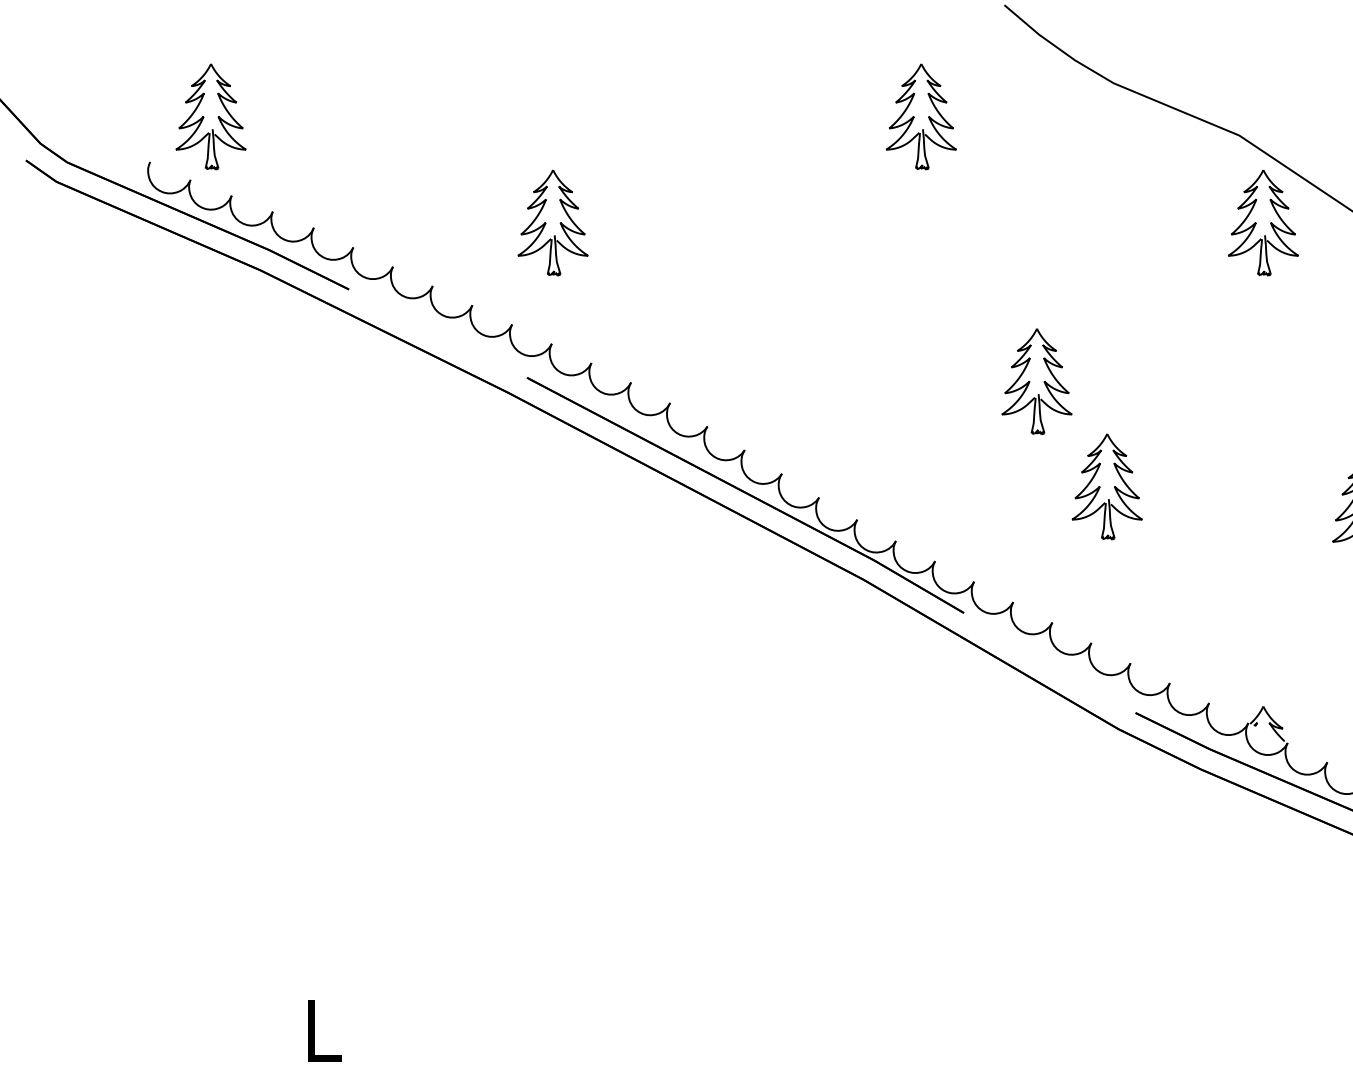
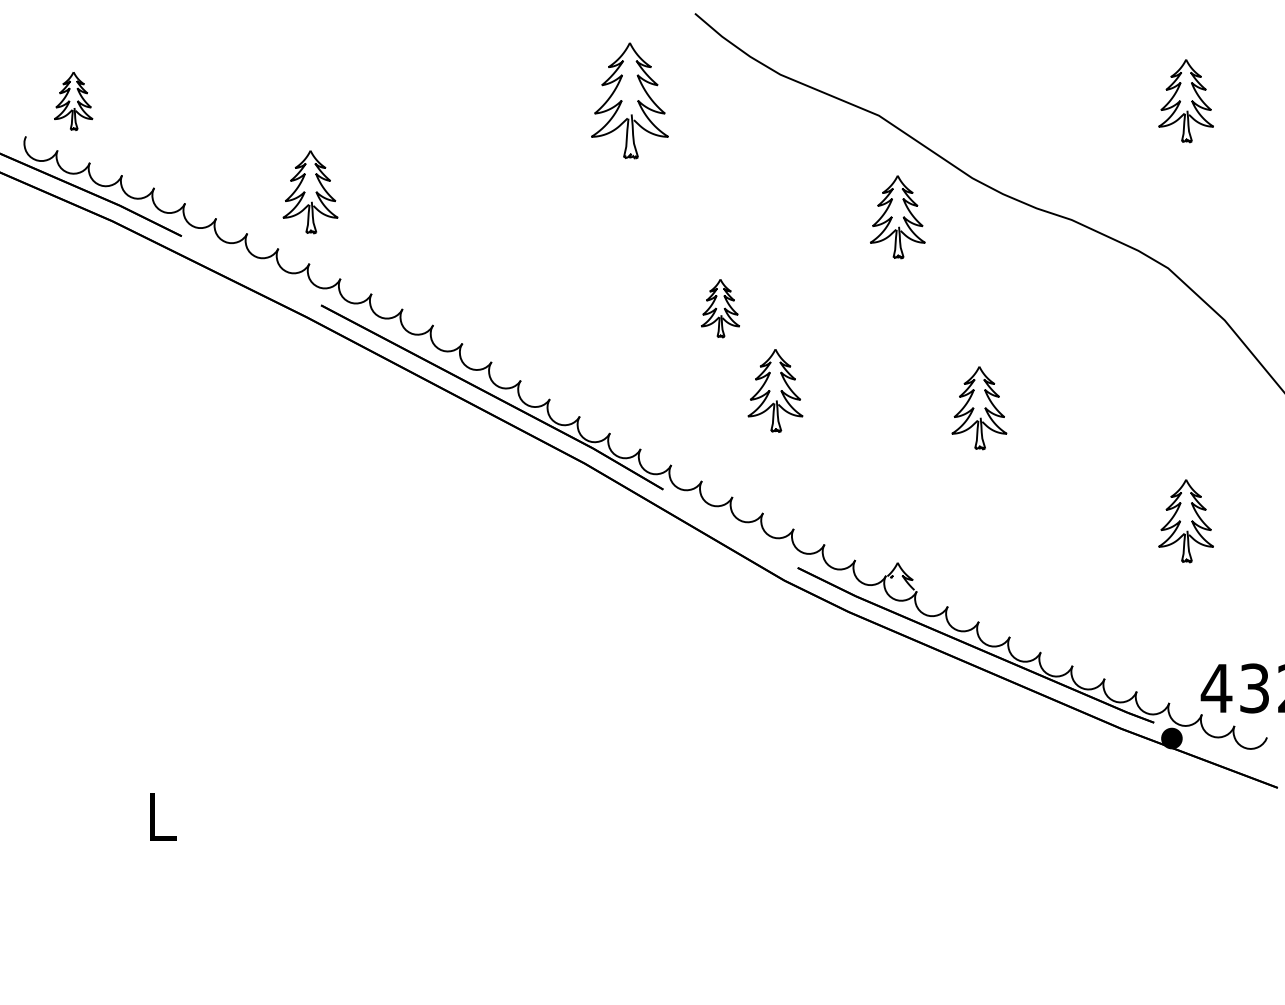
part: (210, 117) -> (73, 101), size x0.7
part: (920, 117) -> (629, 101), size x1.4
part: (553, 223) -> (310, 192), moved
part: (1263, 223) -> (897, 217), moved
part: (1037, 381) -> (720, 308), size x0.7

